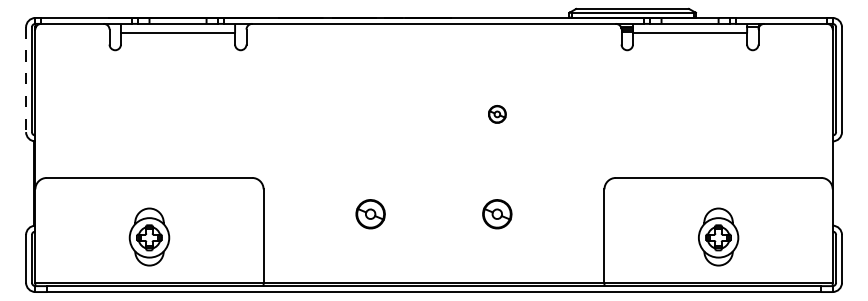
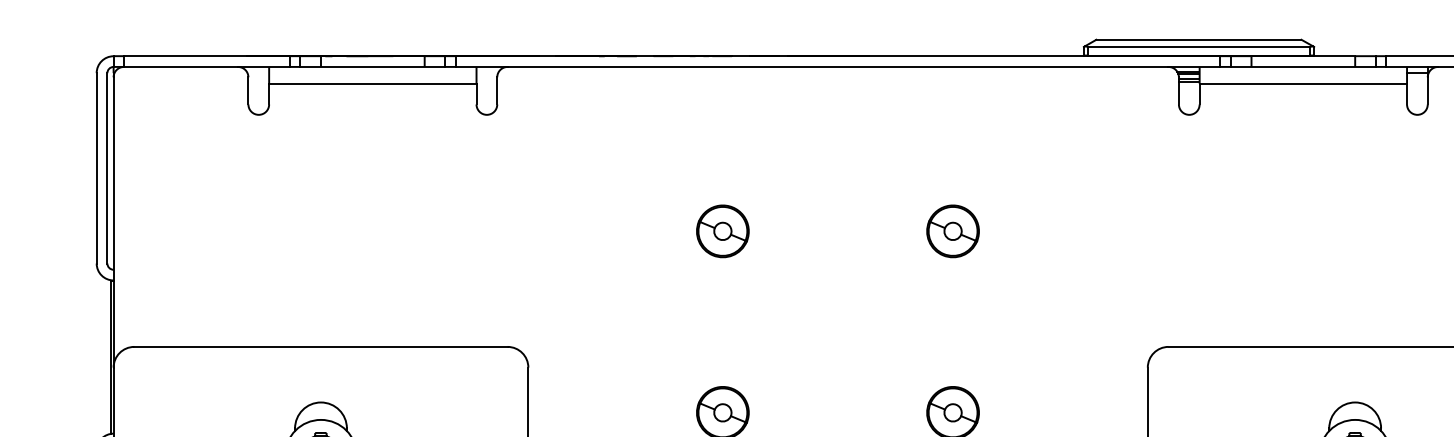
line: (26, 80) -> (97, 169), dashed -> solid
part: (370, 114) -> (722, 231), added
part: (497, 114) -> (953, 231), size x1.67

